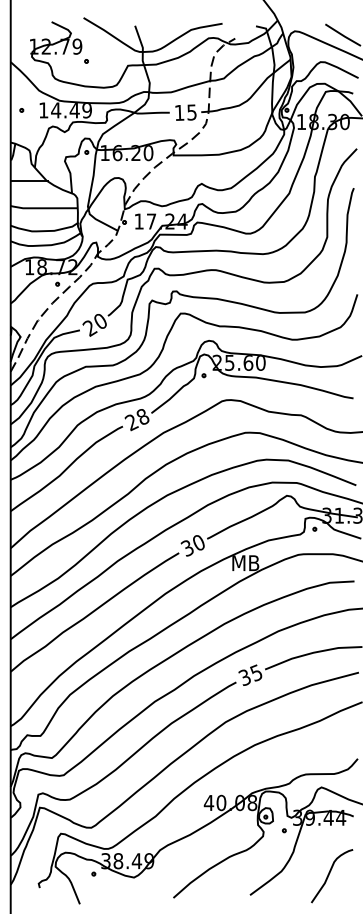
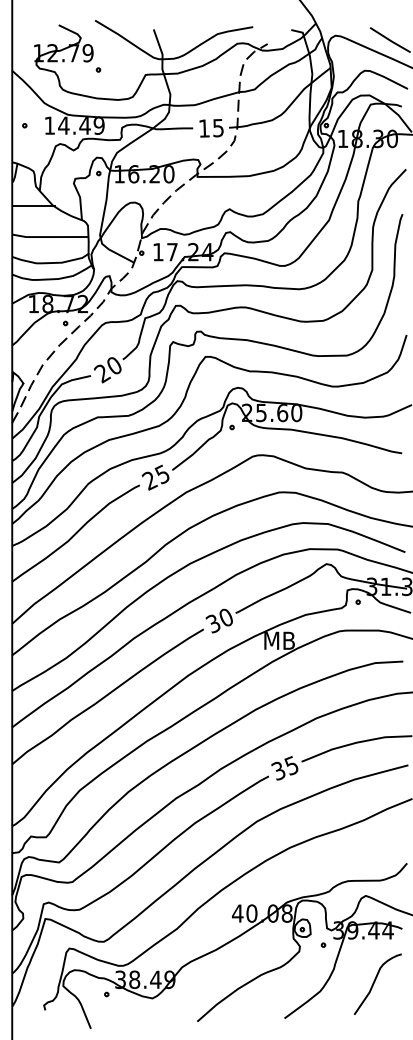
text: (142, 416) -> (162, 473), 28 -> 25
curve: (329, 875) -> (374, 983), moved

